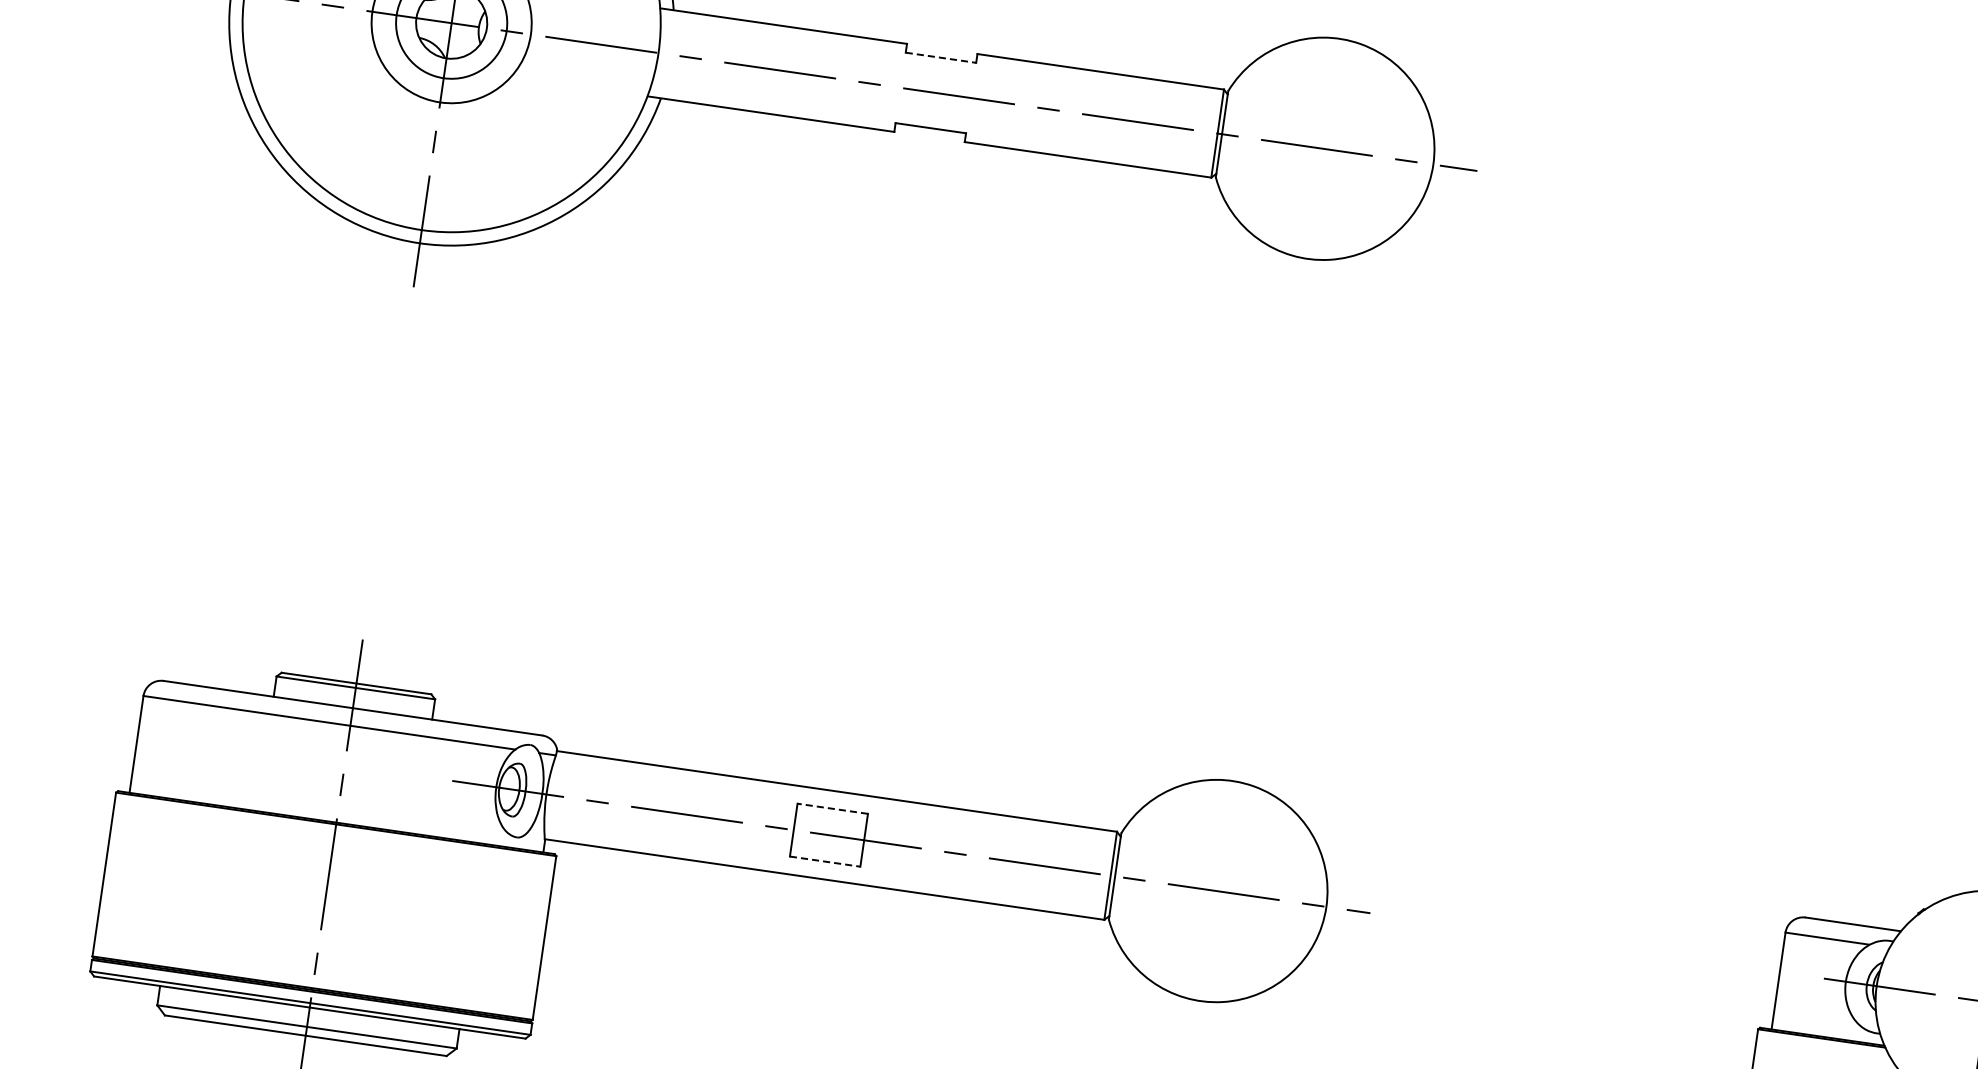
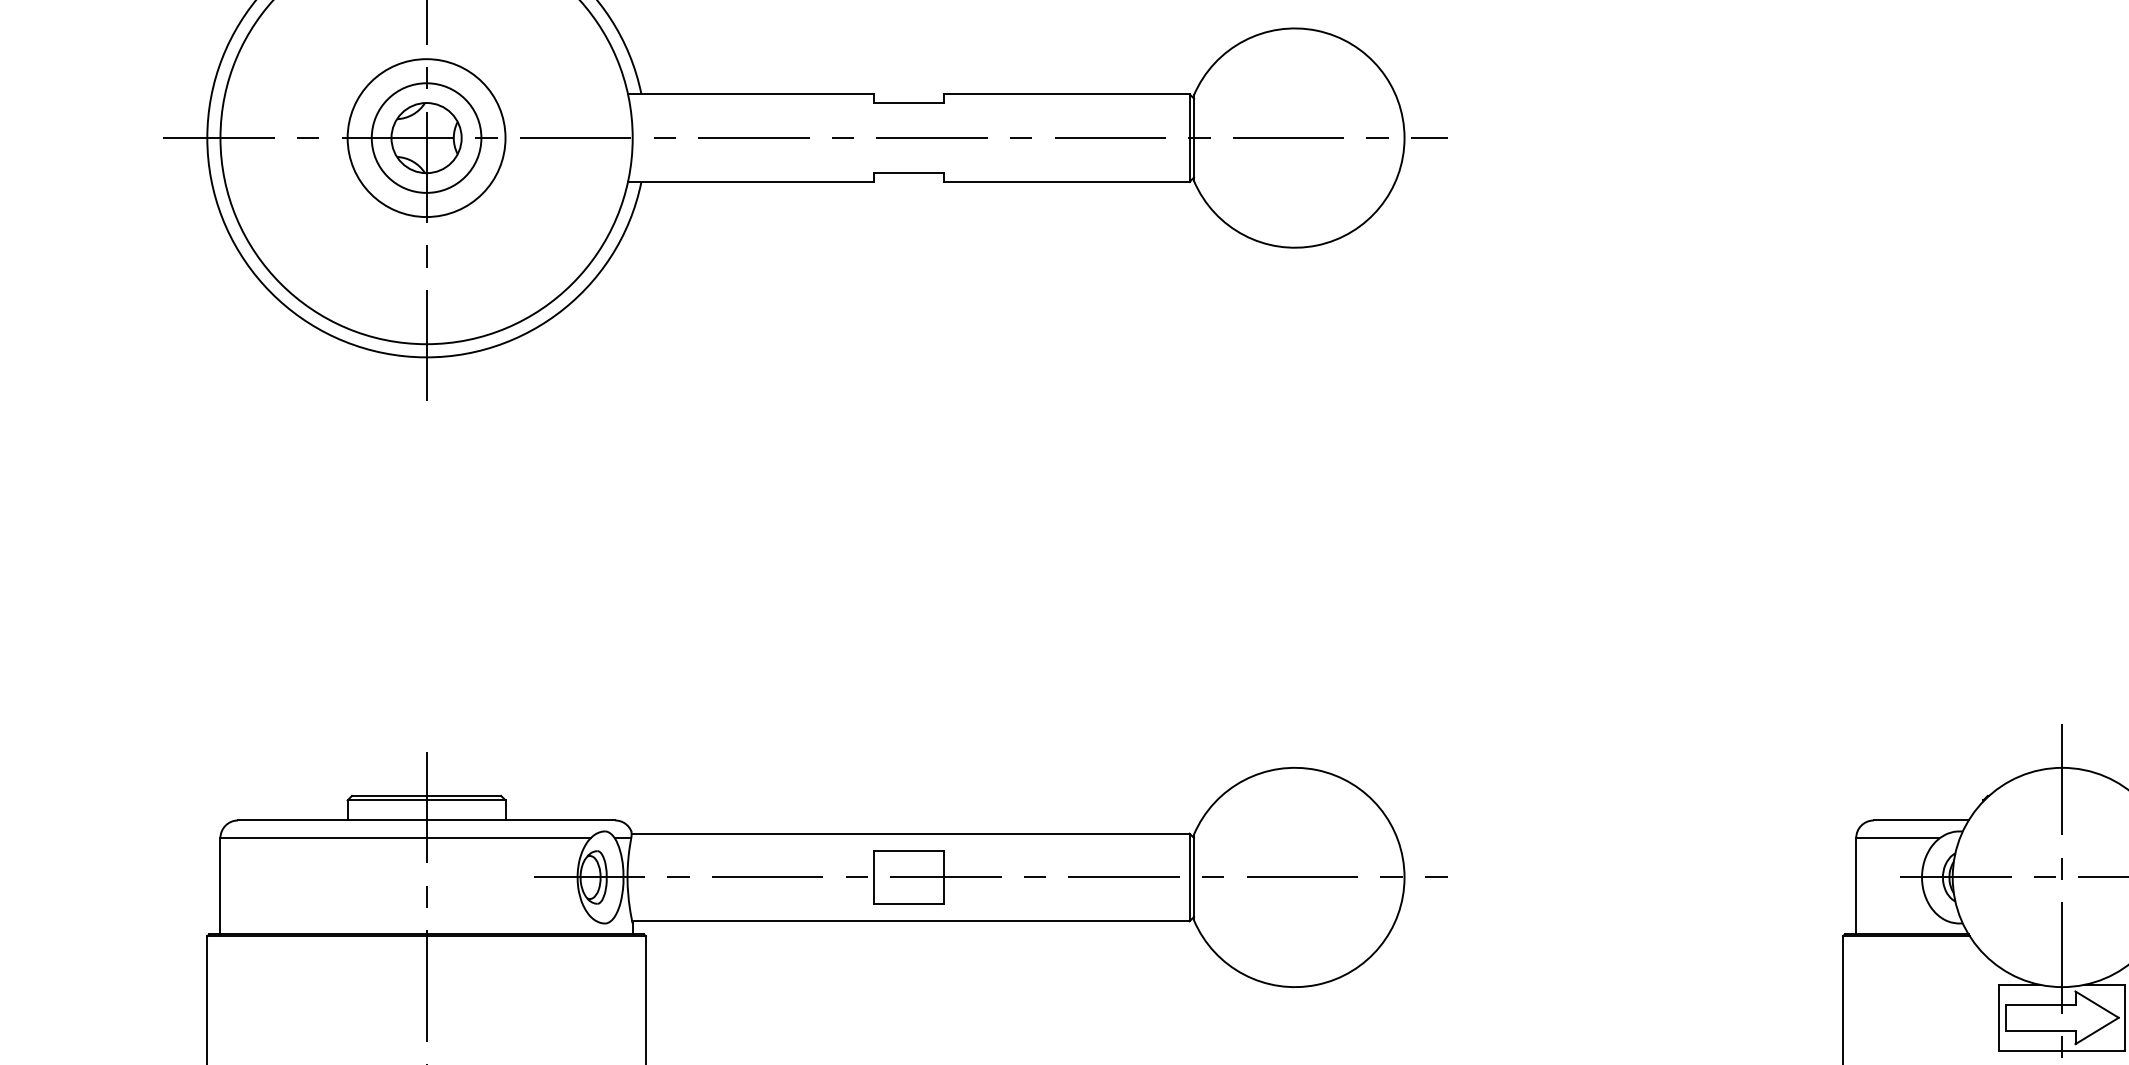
line: (941, 58) -> (909, 103), dashed -> solid
line: (832, 809) -> (908, 851), dashed -> solid
line: (825, 861) -> (909, 903), dashed -> solid

